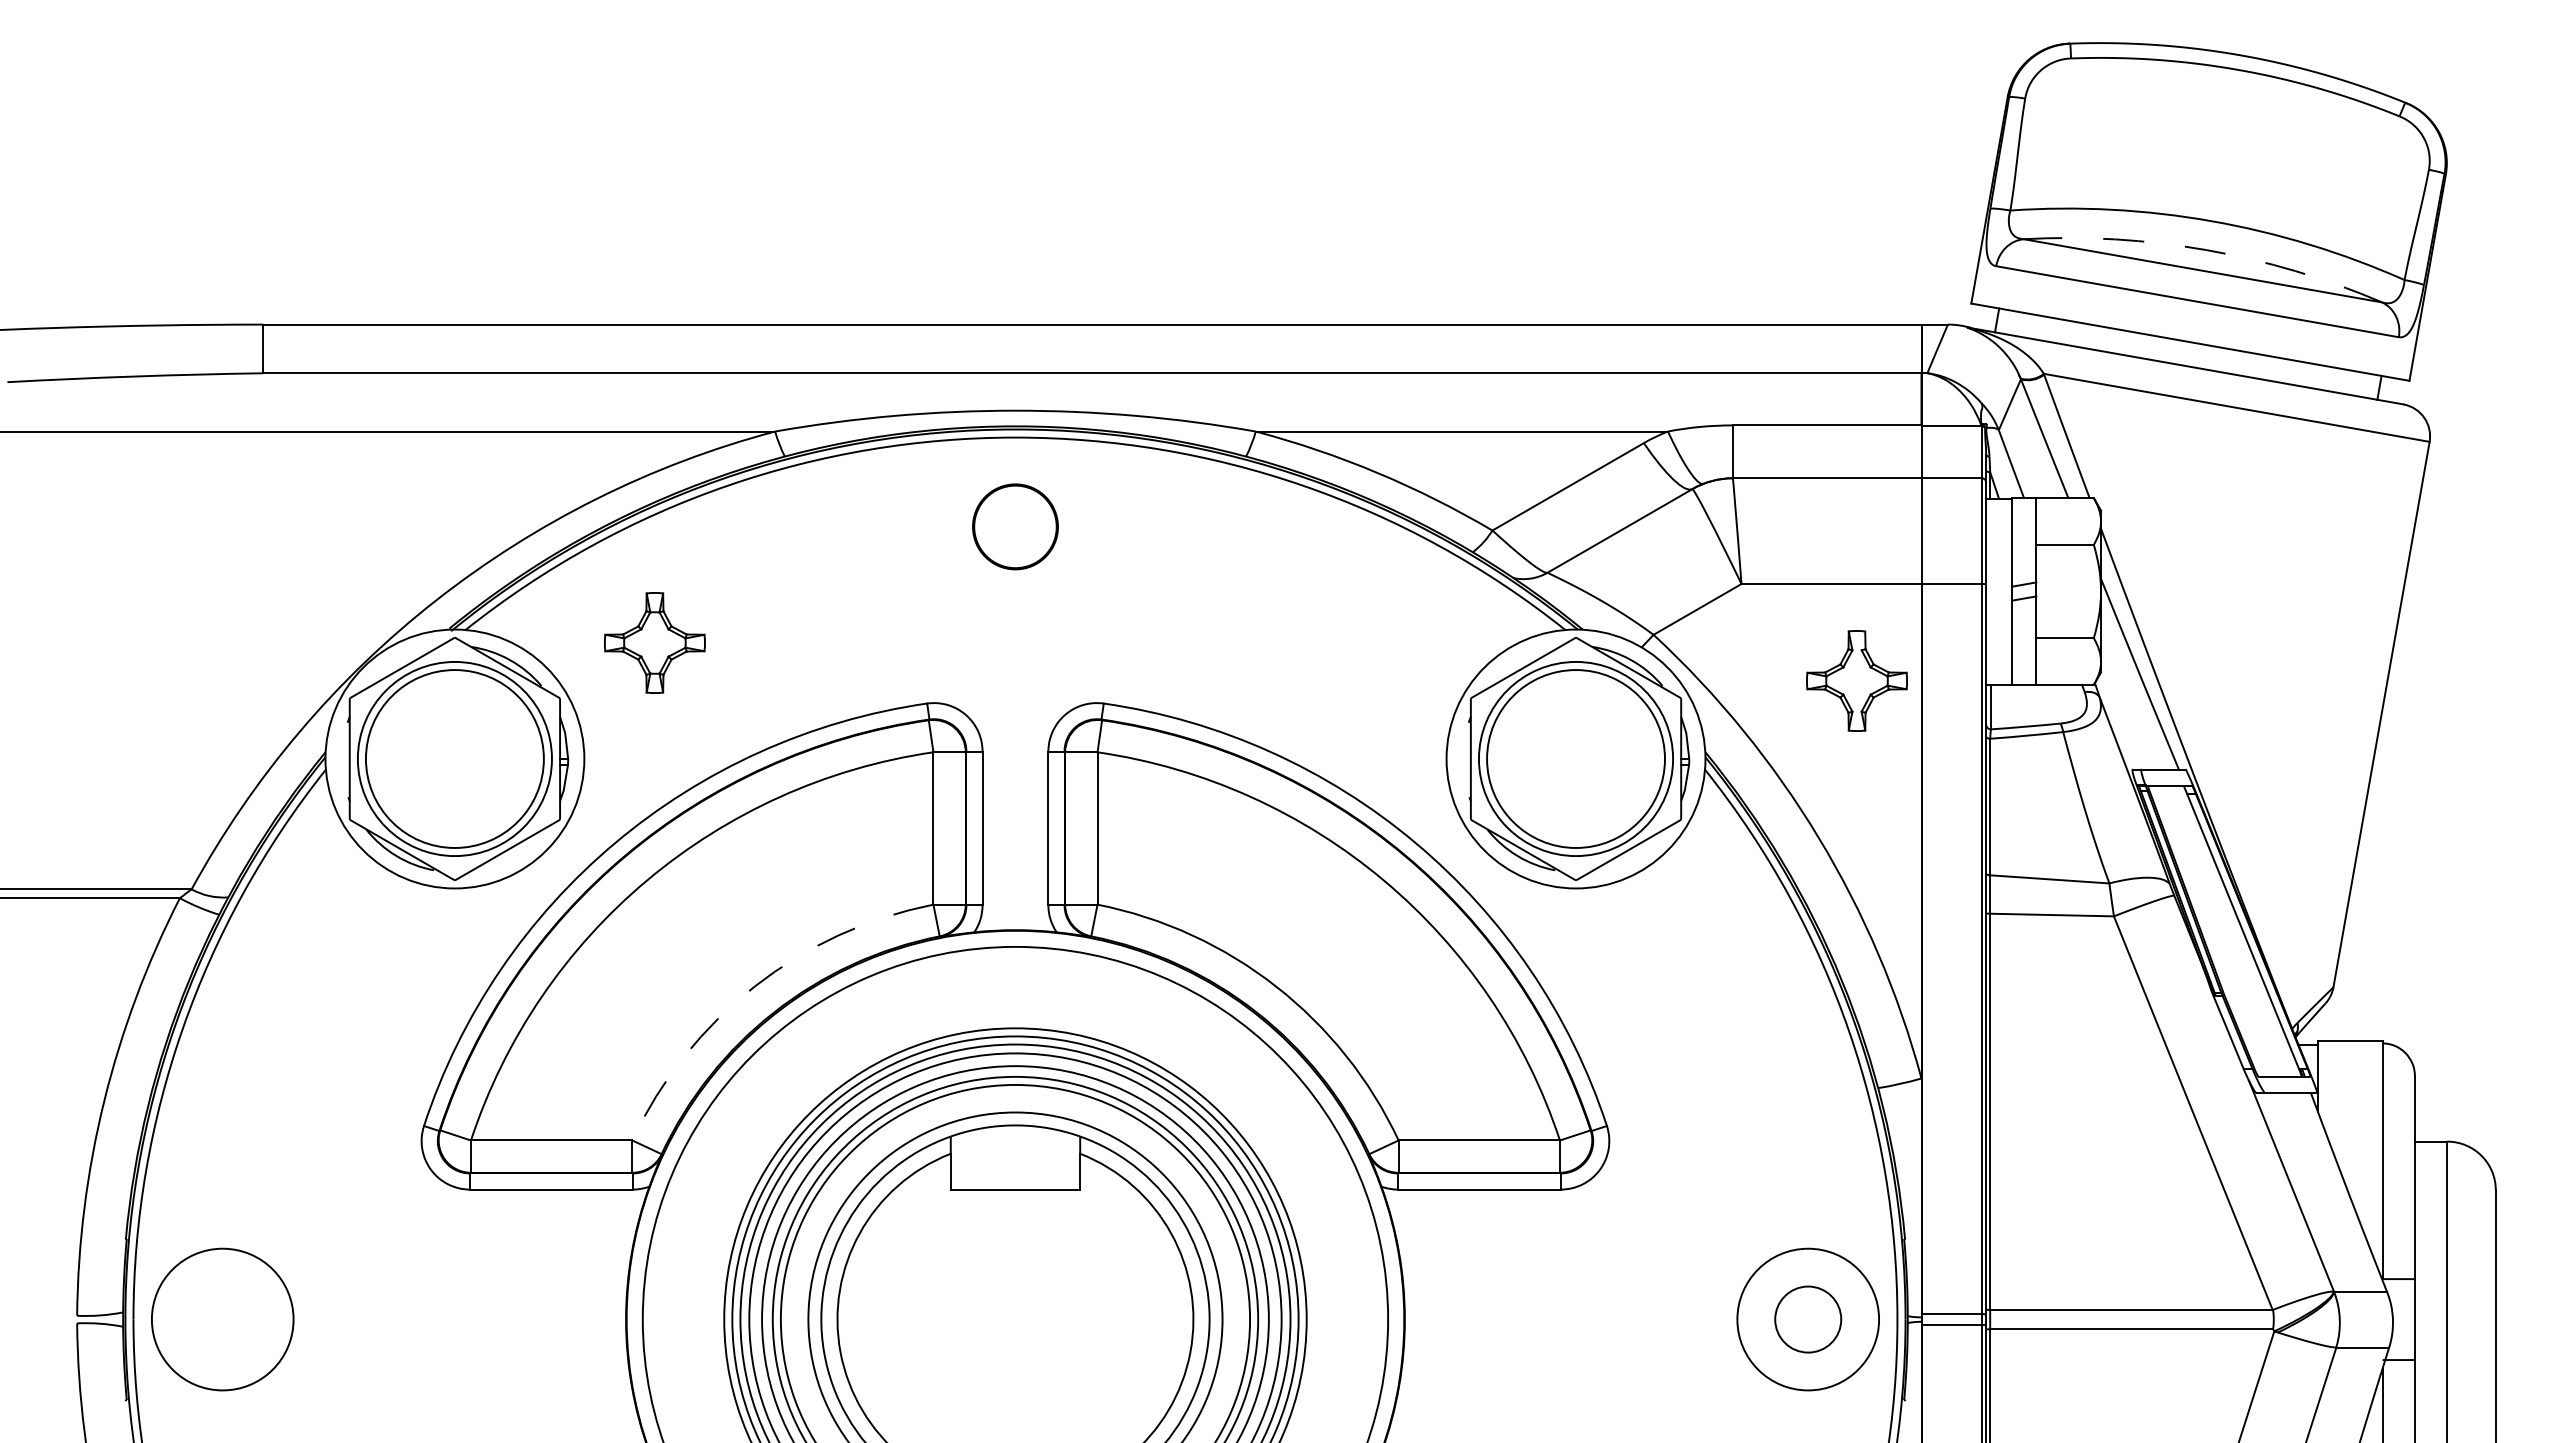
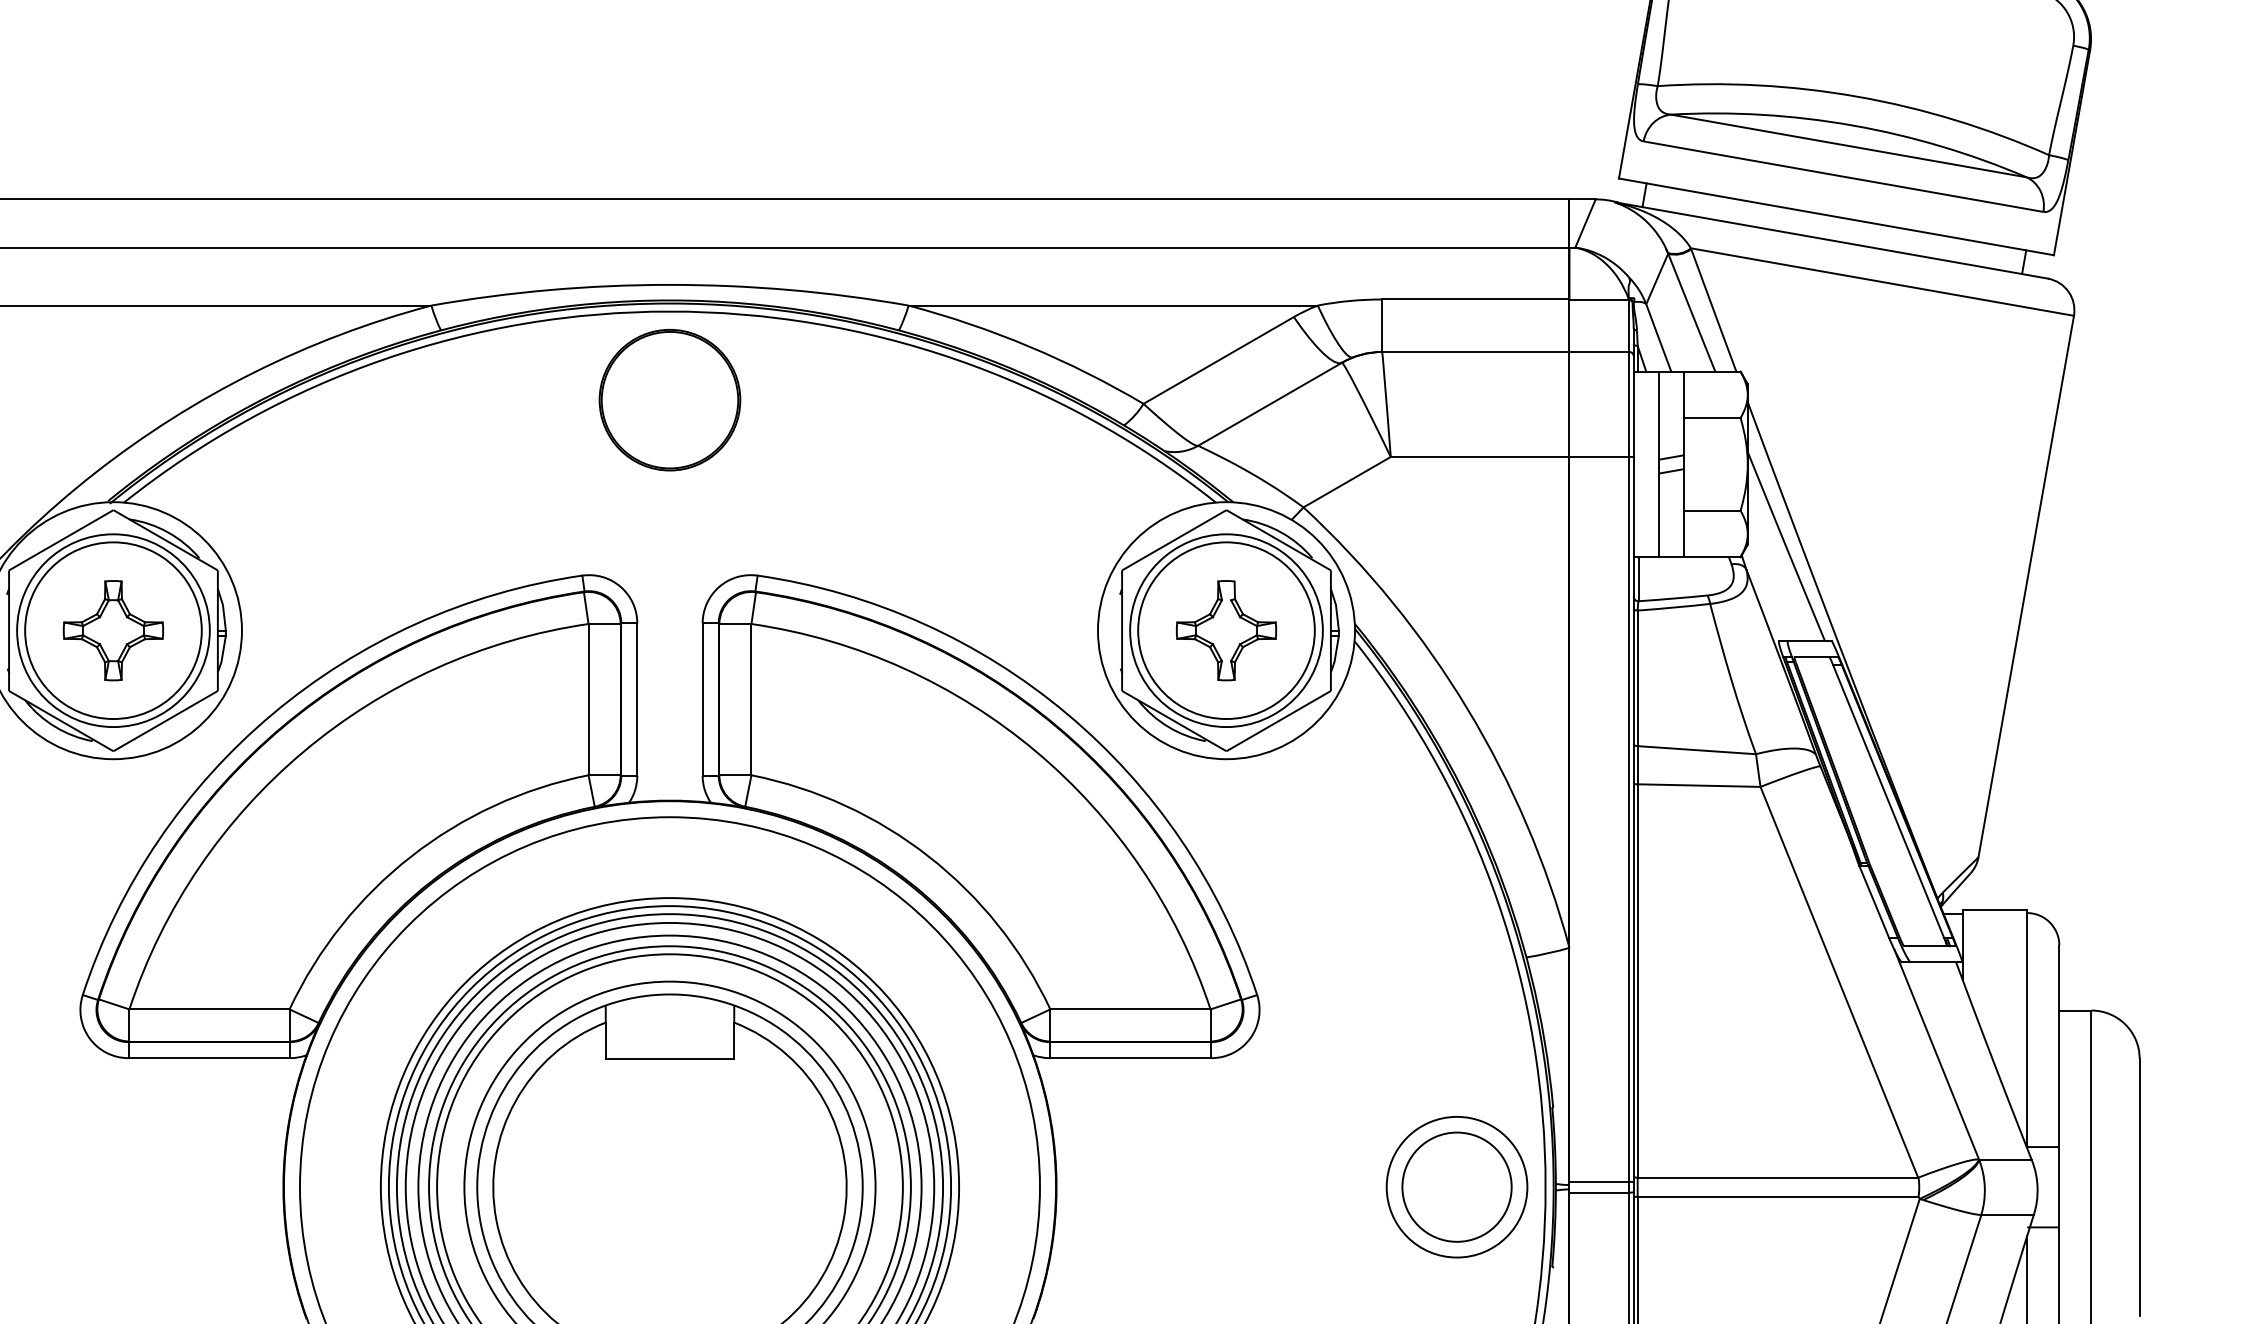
arc: (2206, 250) -> (1852, 125), dashed -> solid
part: (1015, 526) -> (670, 399), size x1.67
part: (654, 642) -> (113, 630), moved
part: (1856, 680) -> (1225, 630), moved
arc: (754, 986) -> (410, 856), dashed -> solid
circle: (1808, 1319) -> (1457, 1187), size x1.67

